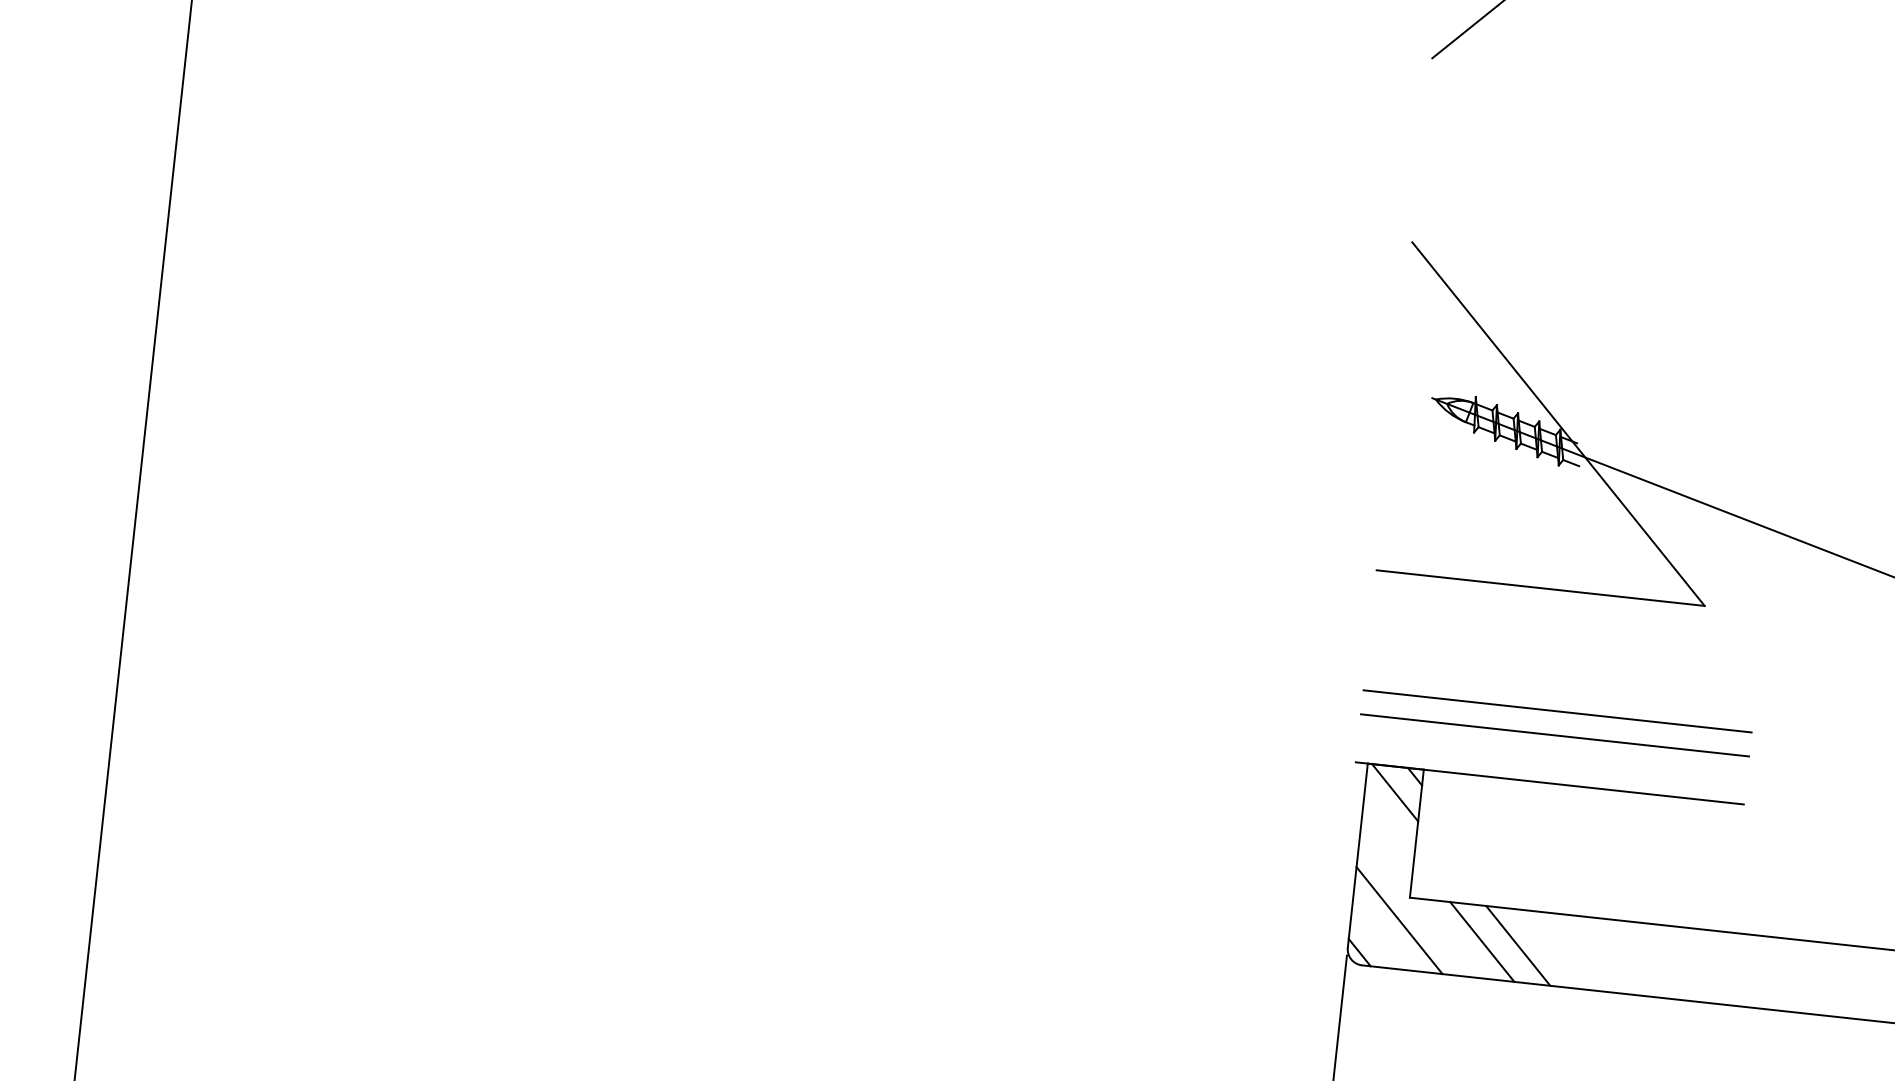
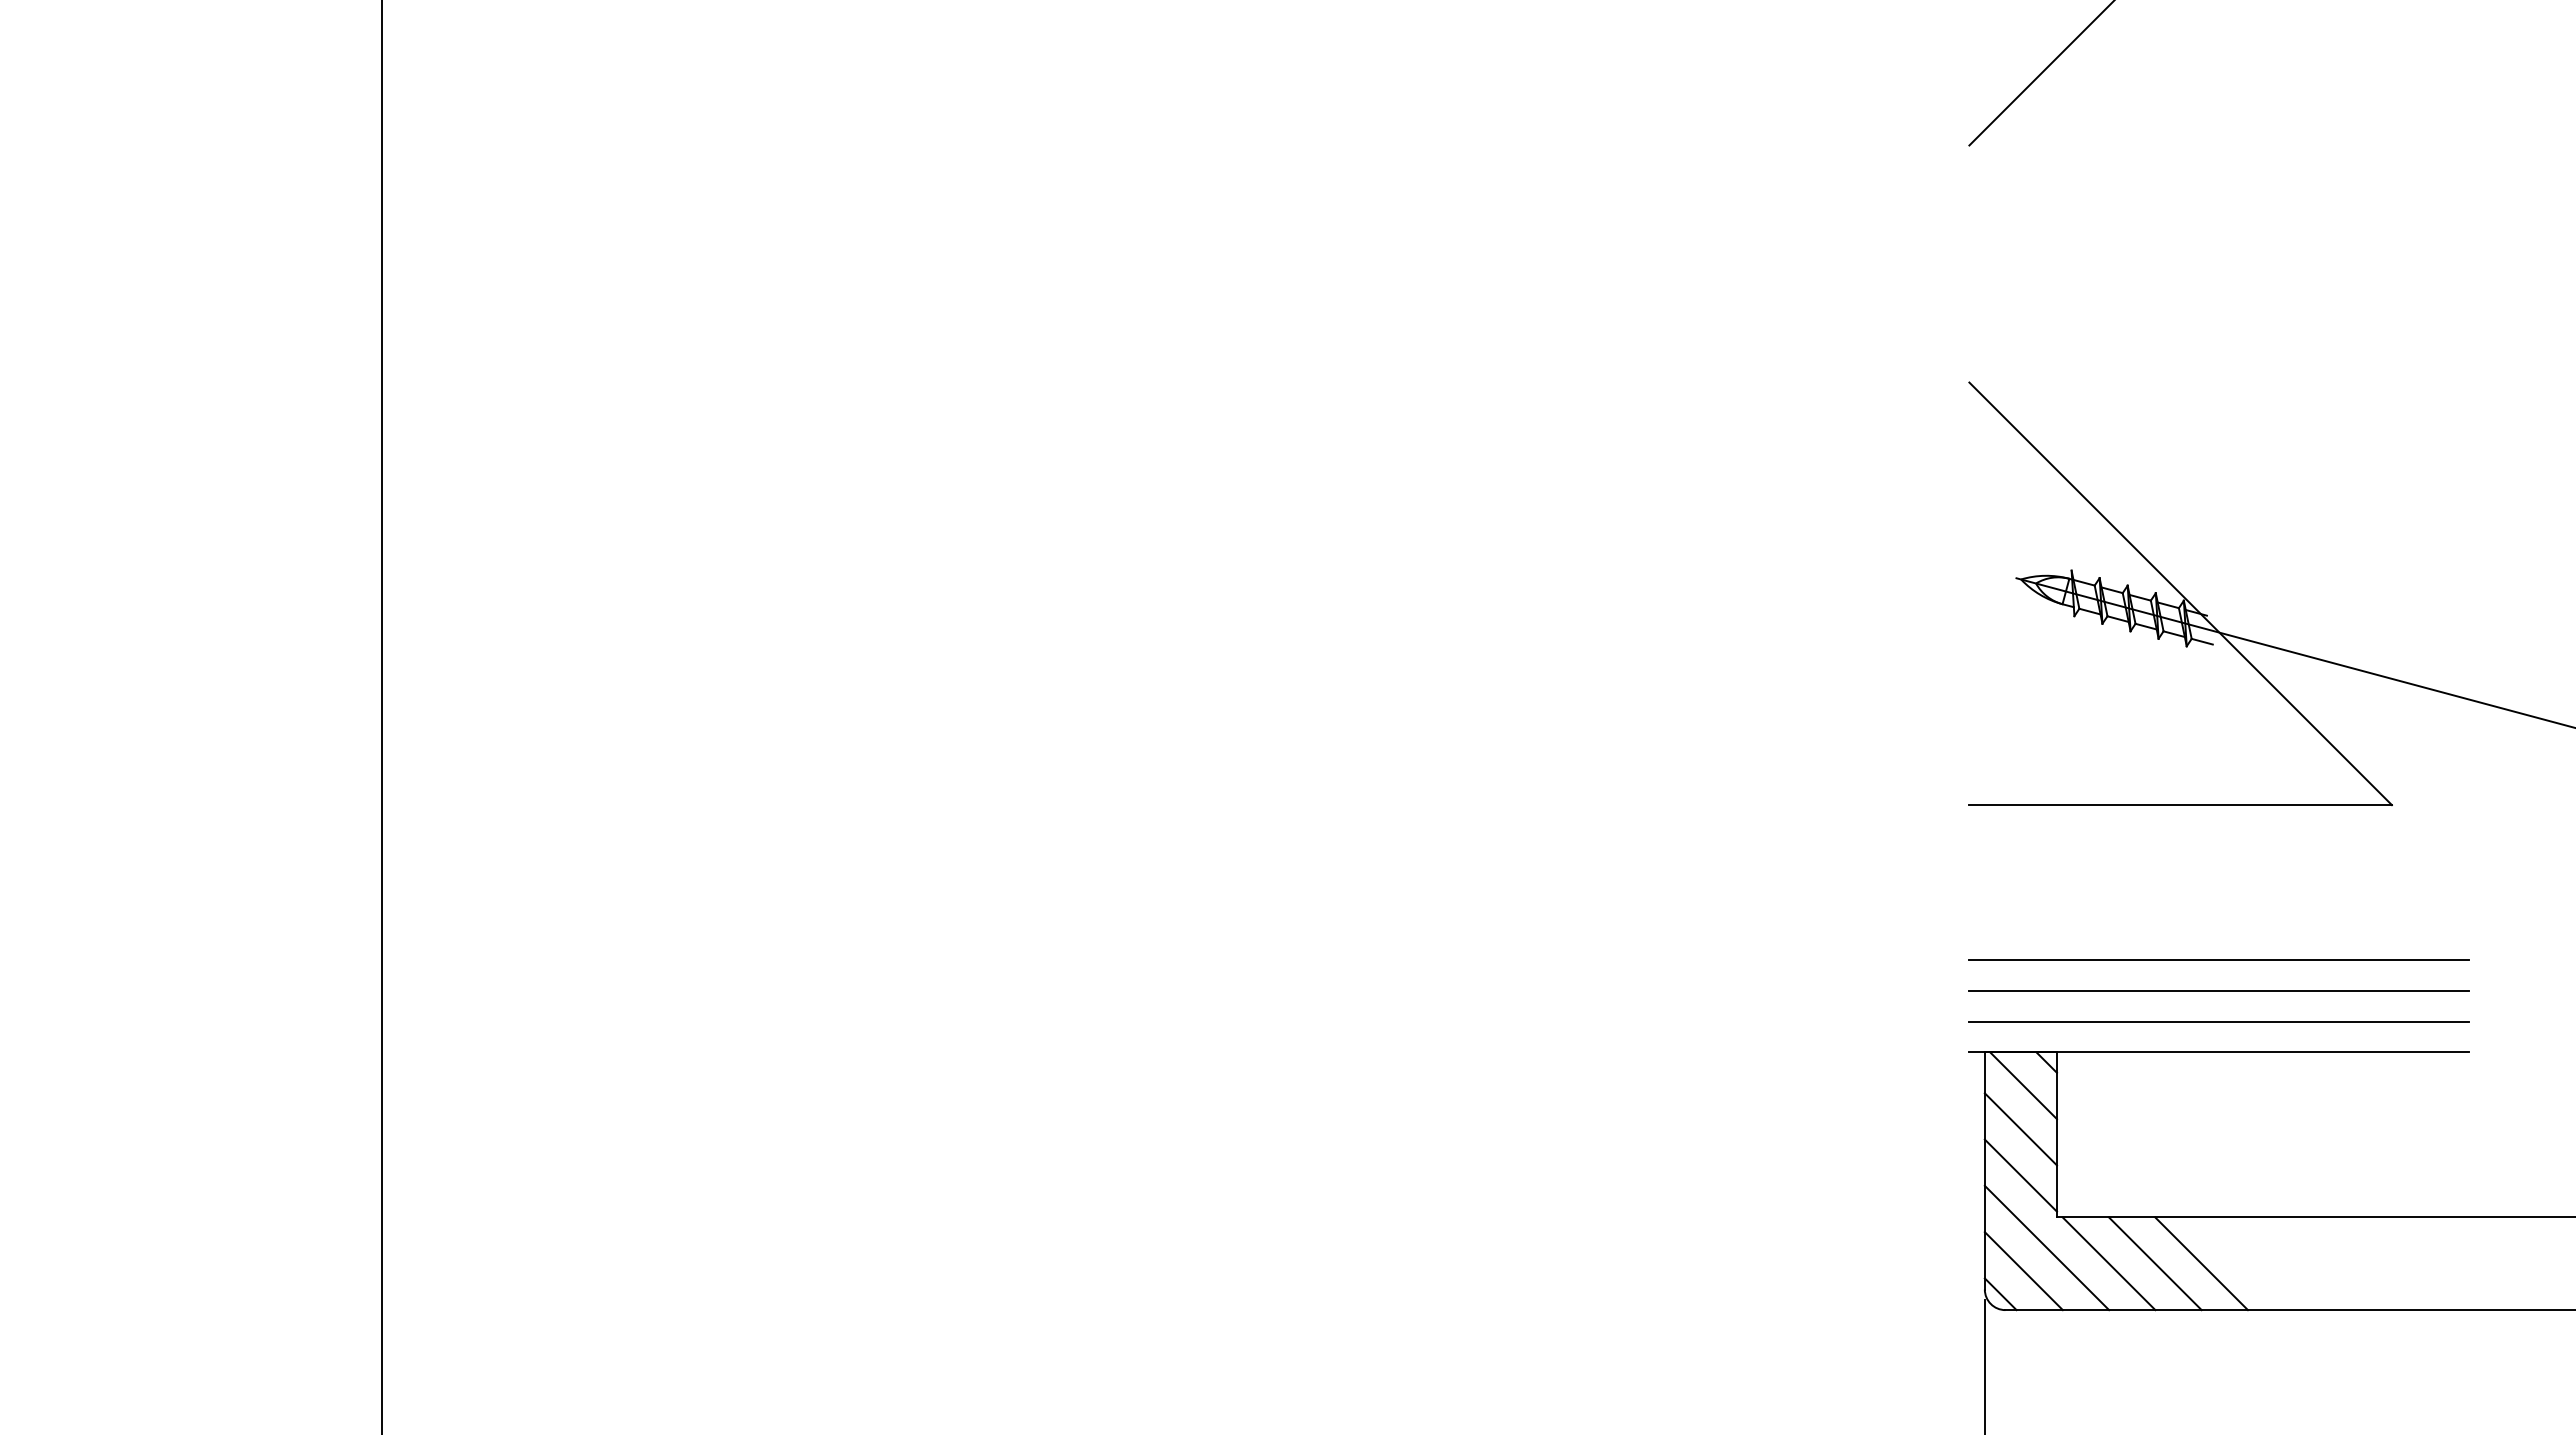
line: (1551, 759) -> (2218, 1021), added
line: (1388, 826) -> (2020, 1129), added
line: (1385, 862) -> (2020, 1175), added
line: (1379, 936) -> (2023, 1271), added
line: (1446, 937) -> (2108, 1263), added

